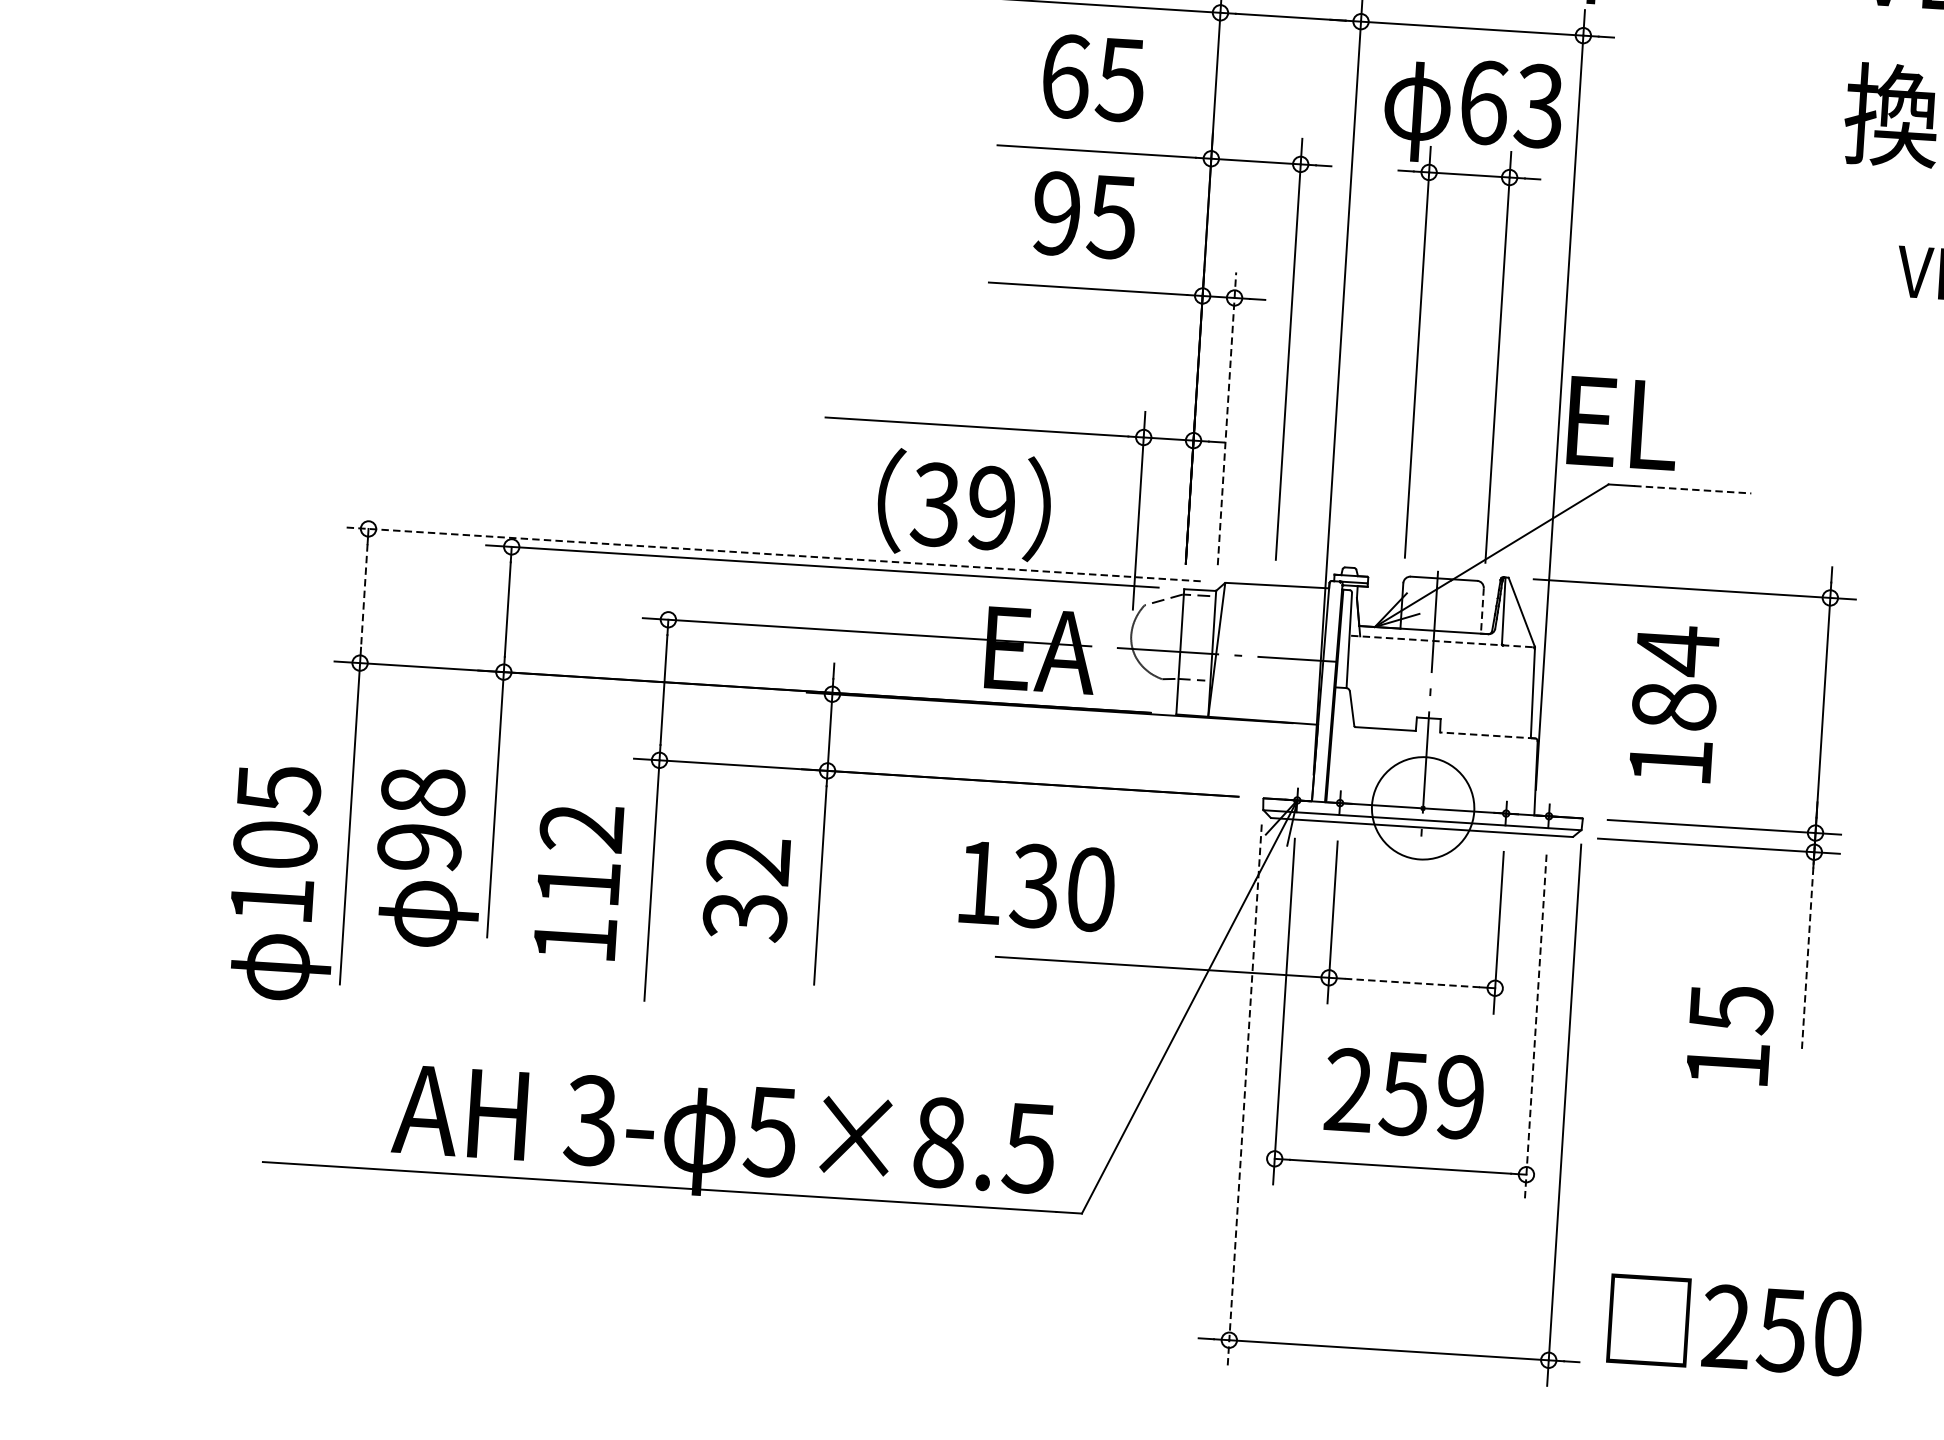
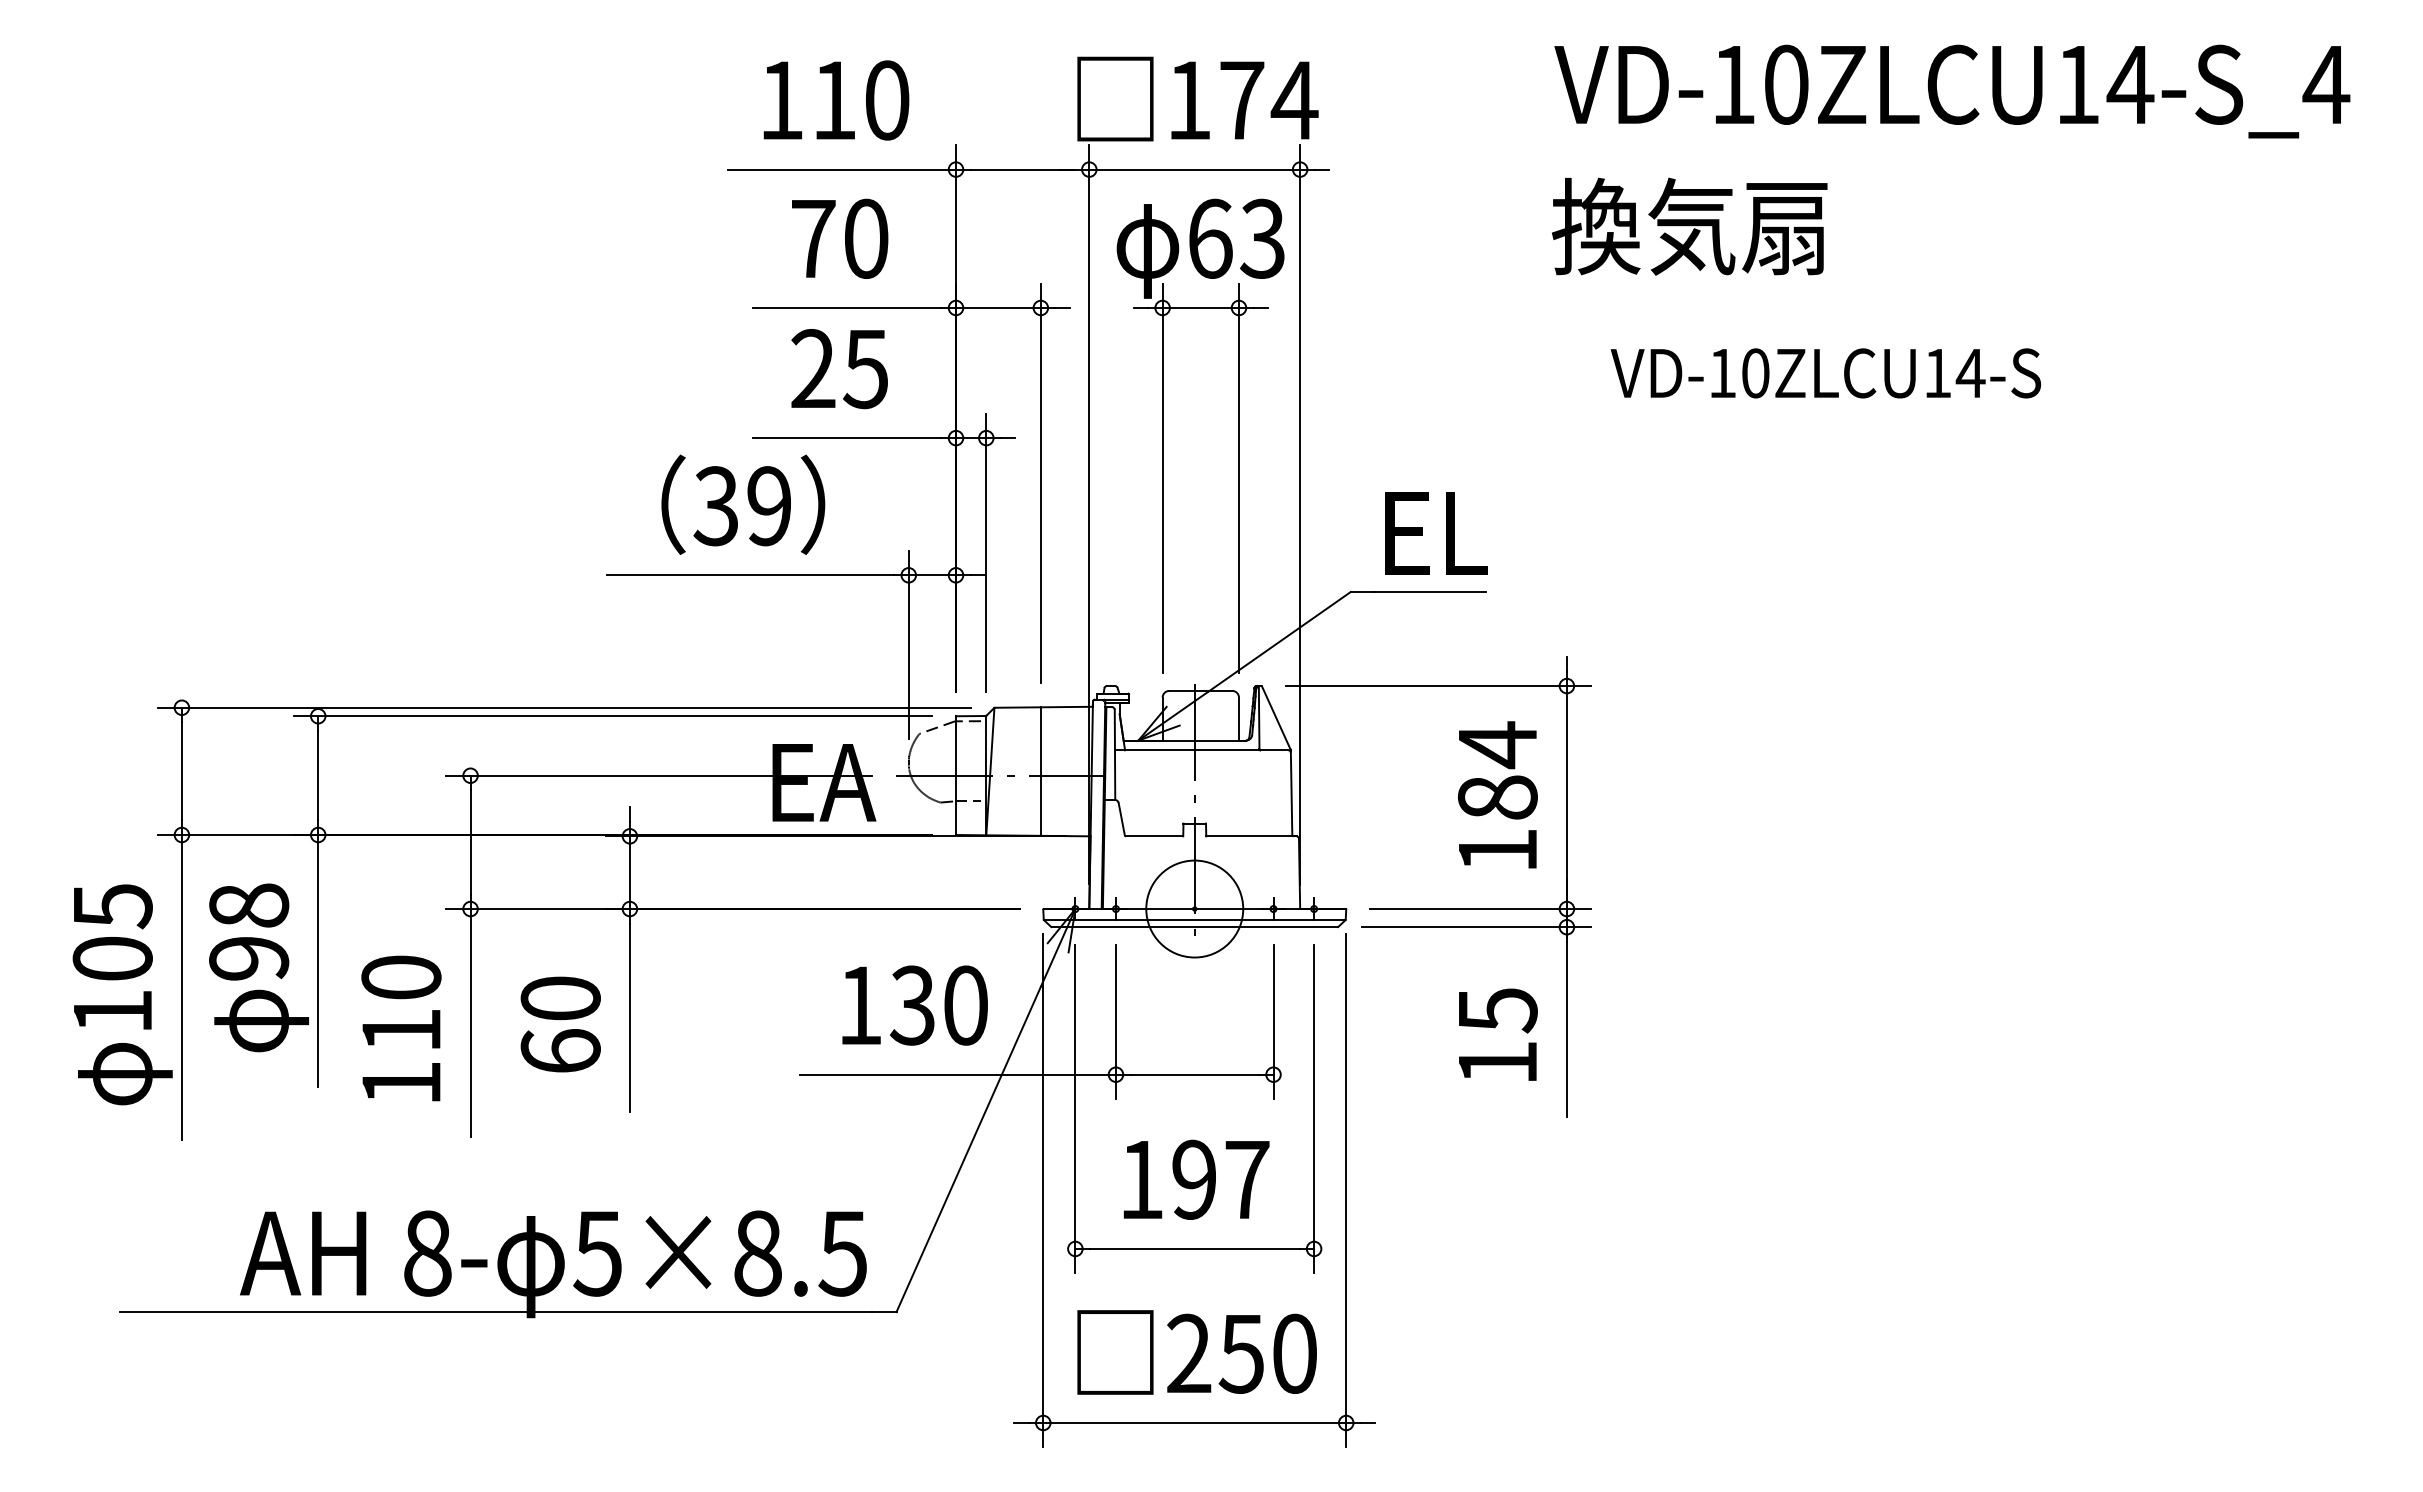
text: (1094, 77) -> (840, 238), 65 -> 70
text: (1056, 214) -> (813, 369), 95 -> 25
line: (1227, 418) -> (986, 552), dashed -> solid
text: (1622, 423) -> (1436, 533), moved
line: (1692, 490) -> (1430, 592), dashed -> solid
text: (964, 504) -> (743, 504), moved
line: (771, 554) -> (564, 707), dashed -> solid
line: (363, 596) -> (181, 771), dashed -> solid
line: (1481, 611) -> (1238, 719), dashed -> solid
line: (1440, 641) -> (1201, 750), dashed -> solid
line: (1269, 653) -> (1040, 771), added
text: (1674, 702) -> (1497, 794), moved
line: (1486, 735) -> (1250, 836), dashed -> solid
text: (582, 827) -> (401, 977), 112 -> 110
text: (428, 857) -> (258, 967), moved
text: (283, 883) -> (122, 994), moved
text: (1036, 886) -> (914, 1005), moved
text: (746, 889) -> (560, 1025), 32 -> 60
line: (1807, 960) -> (1566, 1029), dashed -> solid
line: (1411, 982) -> (1194, 1074), dashed -> solid
line: (1536, 1027) -> (1314, 1109), dashed -> solid
text: (1730, 1034) -> (1498, 1034), moved
text: (1404, 1093) -> (1194, 1179), 259 -> 197
line: (1244, 1095) -> (1043, 1190), dashed -> solid
text: (590, 1120) -> (426, 1253), 3- -> 8-
text: (1734, 1325) -> (1196, 1352), moved

